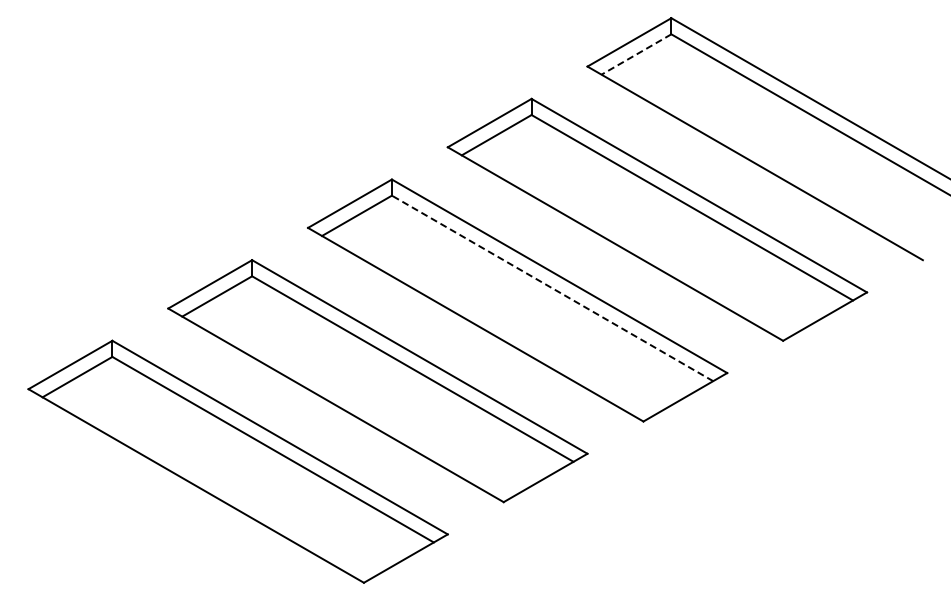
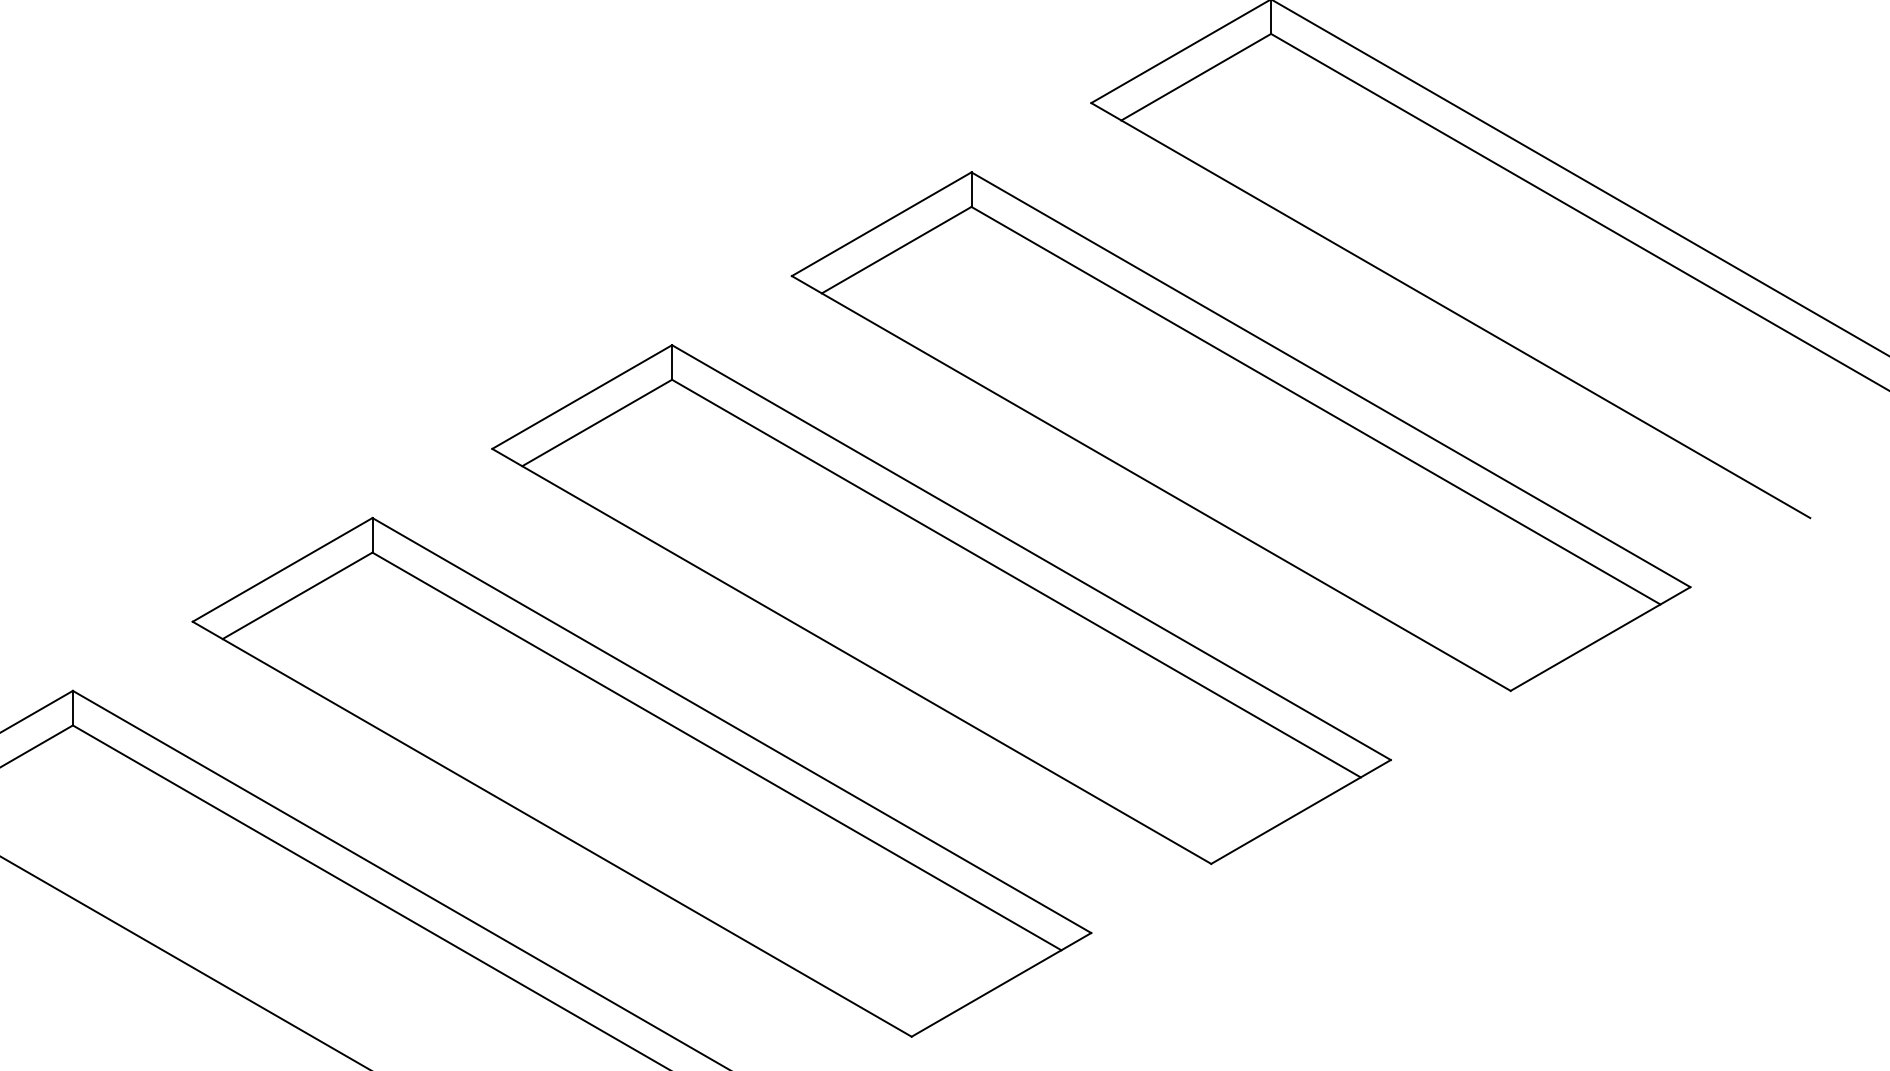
line: (636, 54) -> (1196, 77), dashed -> solid
line: (552, 288) -> (1016, 578), dashed -> solid

